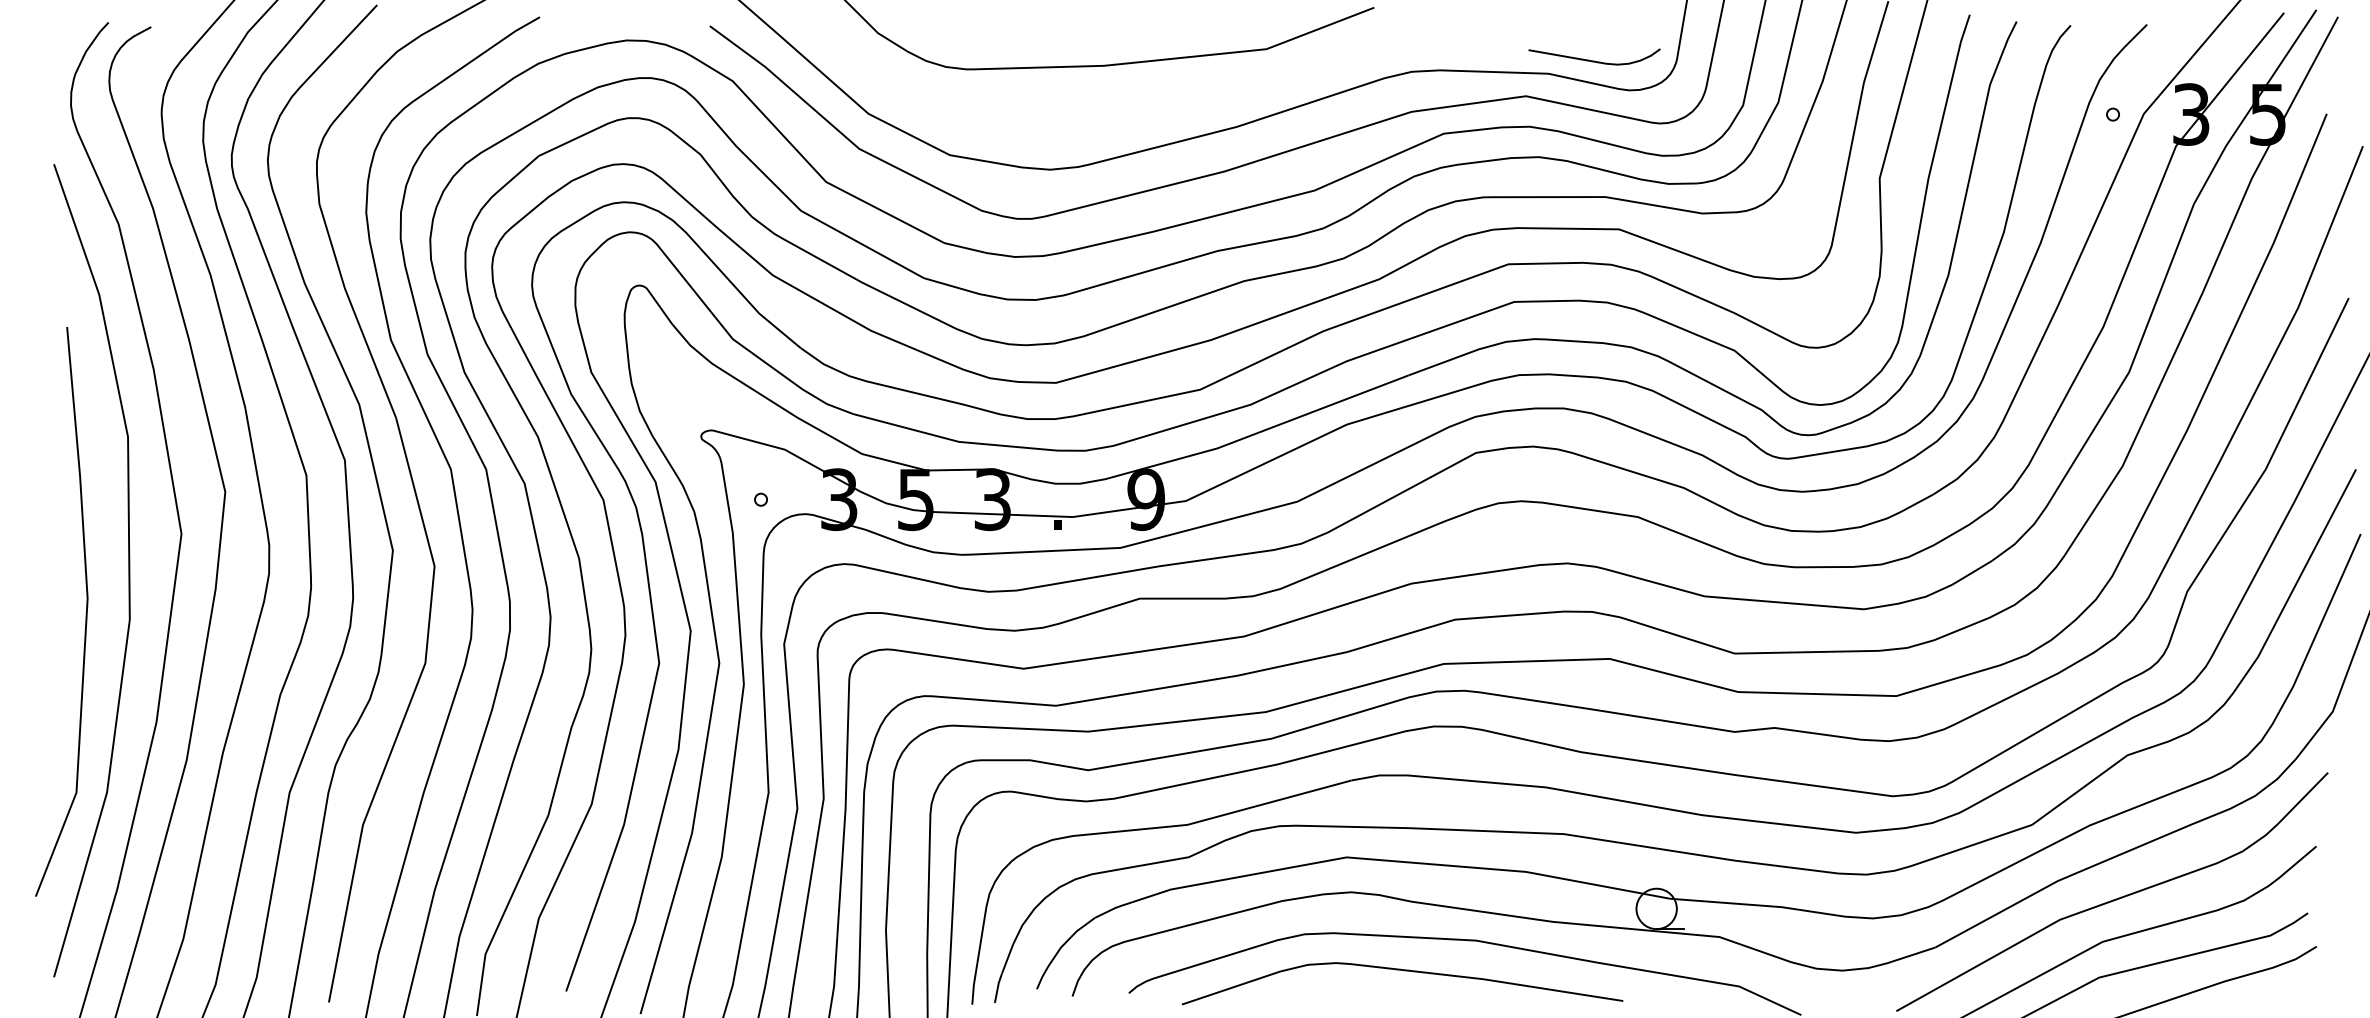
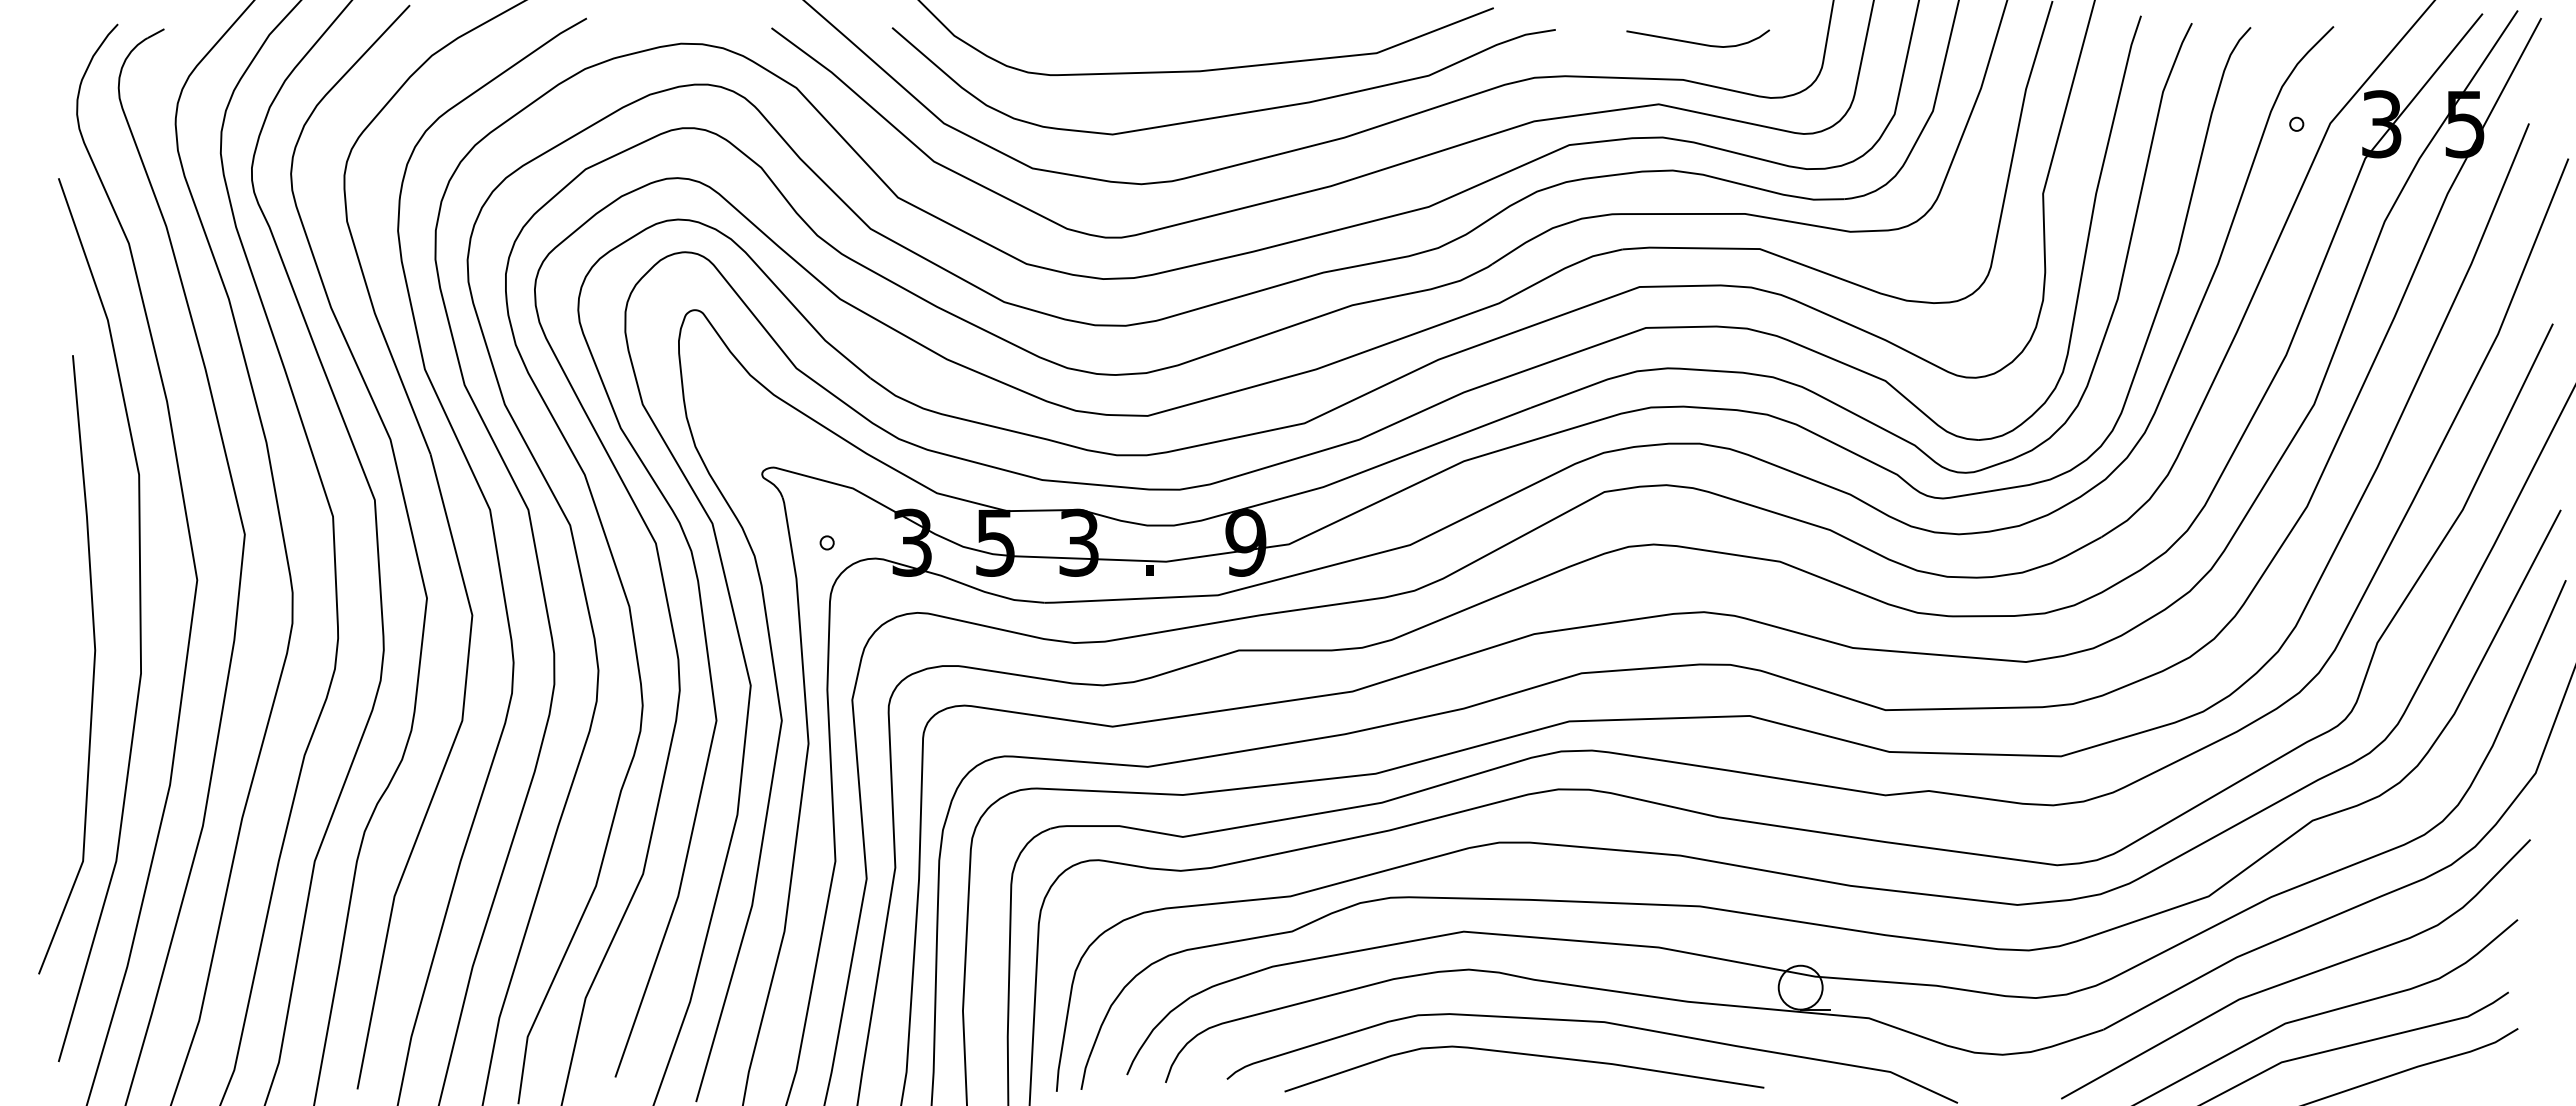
curve: (1593, 60) -> (1697, 42), moved
curve: (1129, 105) -> (1227, 114), added

